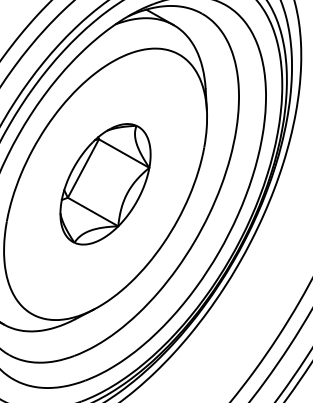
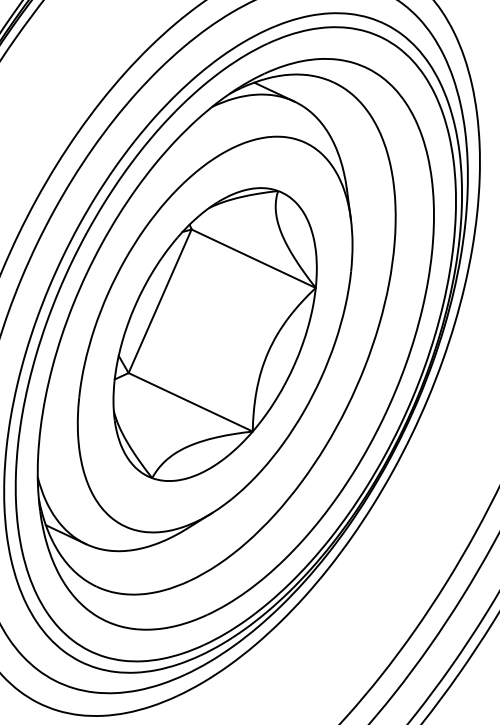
part: (105, 184) -> (214, 334), size x1.67

